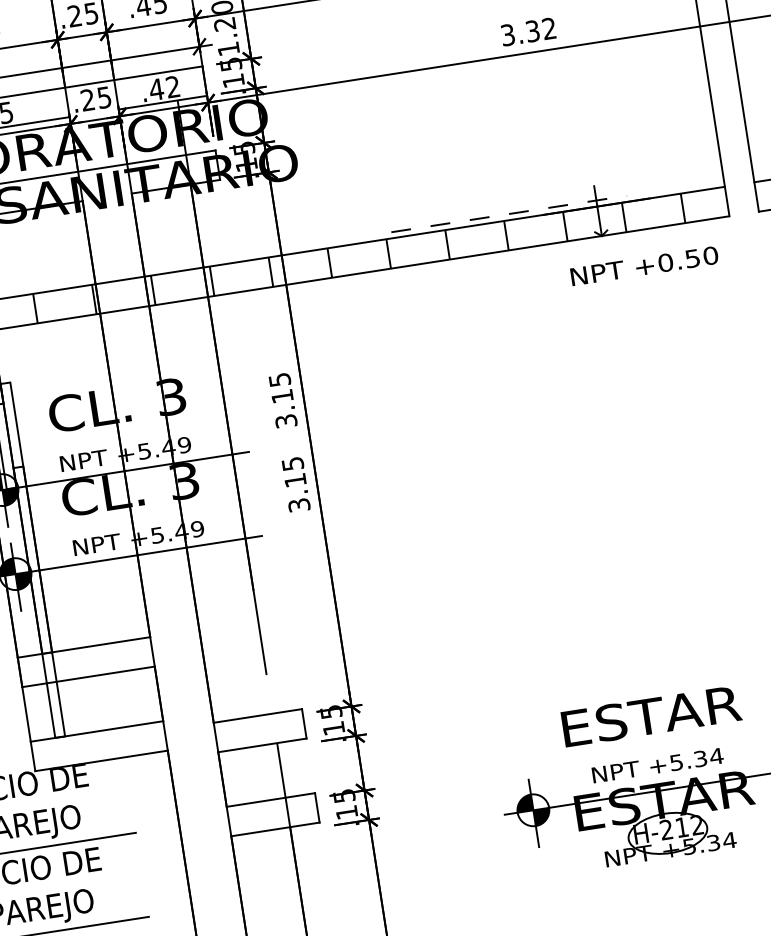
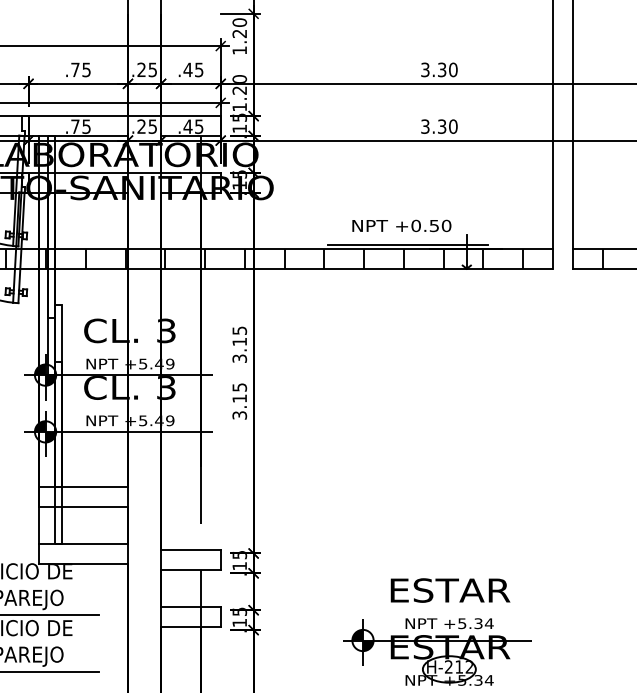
text: (549, 28) -> (453, 126), 3.32 -> 3.30
text: (173, 86) -> (199, 126), .42 -> .45
line: (508, 213) -> (407, 244), dashed -> solid
text: (643, 265) -> (401, 225), moved

